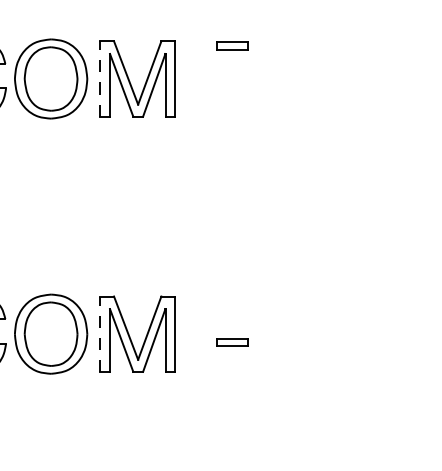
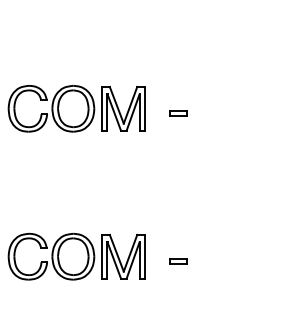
part: (232, 45) -> (178, 113), moved
line: (99, 78) -> (101, 108), dashed -> solid
line: (99, 333) -> (101, 256), dashed -> solid

